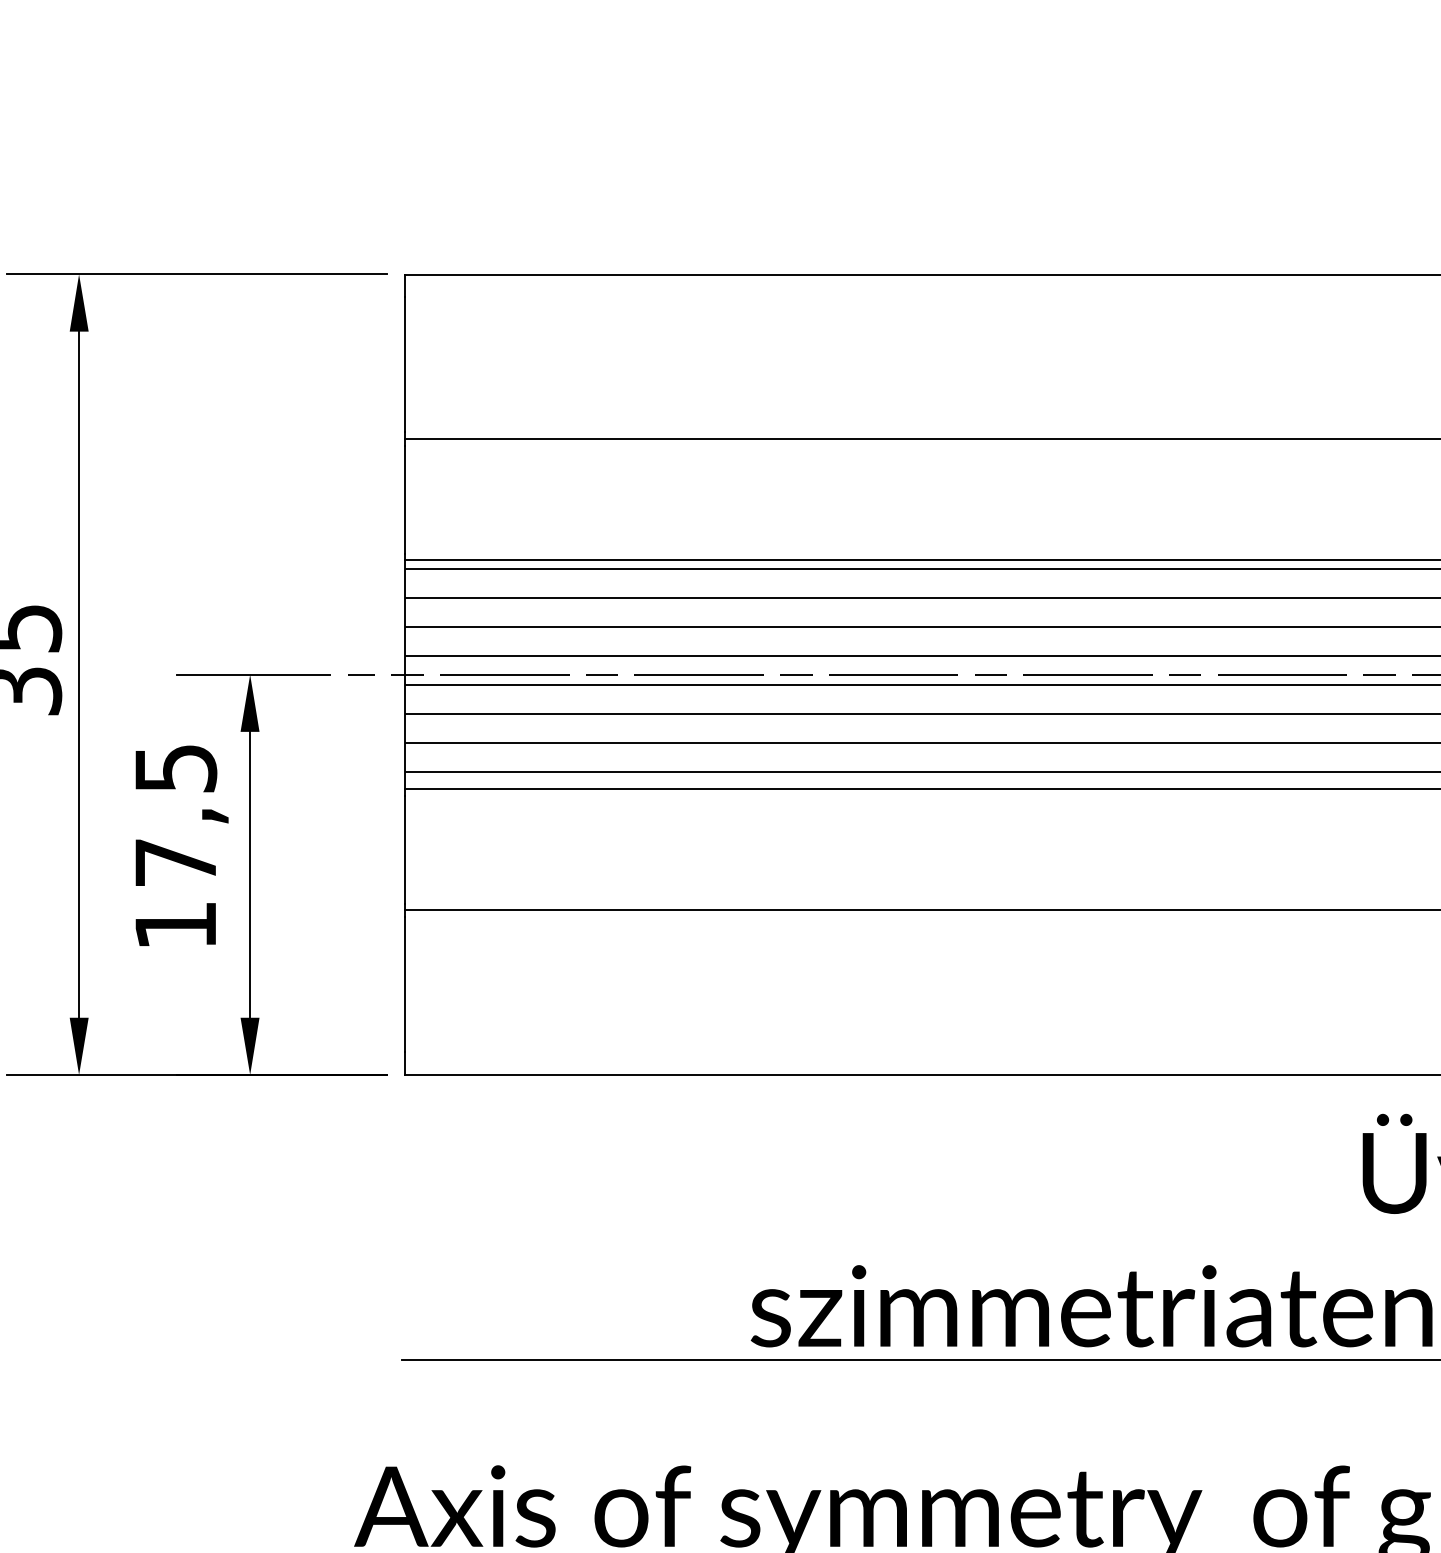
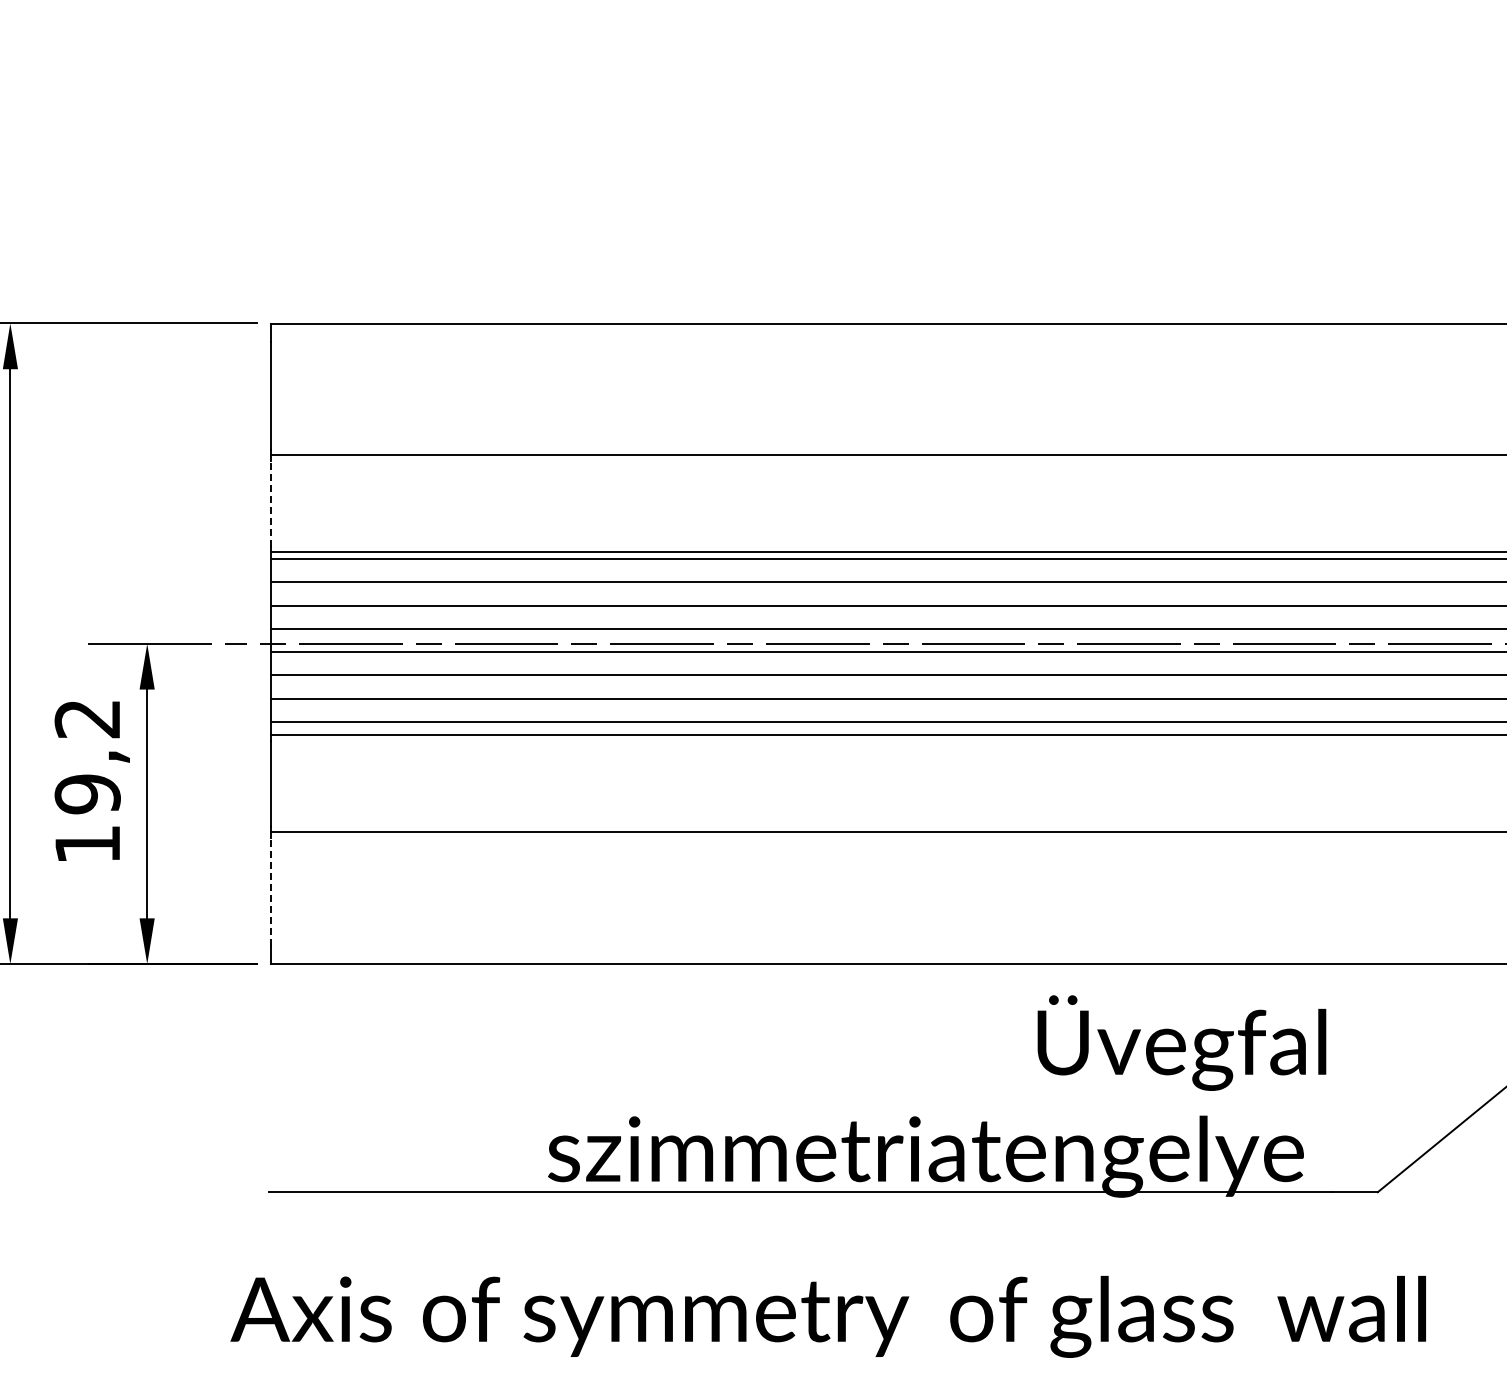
line: (405, 499) -> (271, 503), solid -> dashed
text: (175, 816) -> (87, 757), 17,5 -> 19,2
line: (405, 984) -> (271, 891), solid -> dashed

